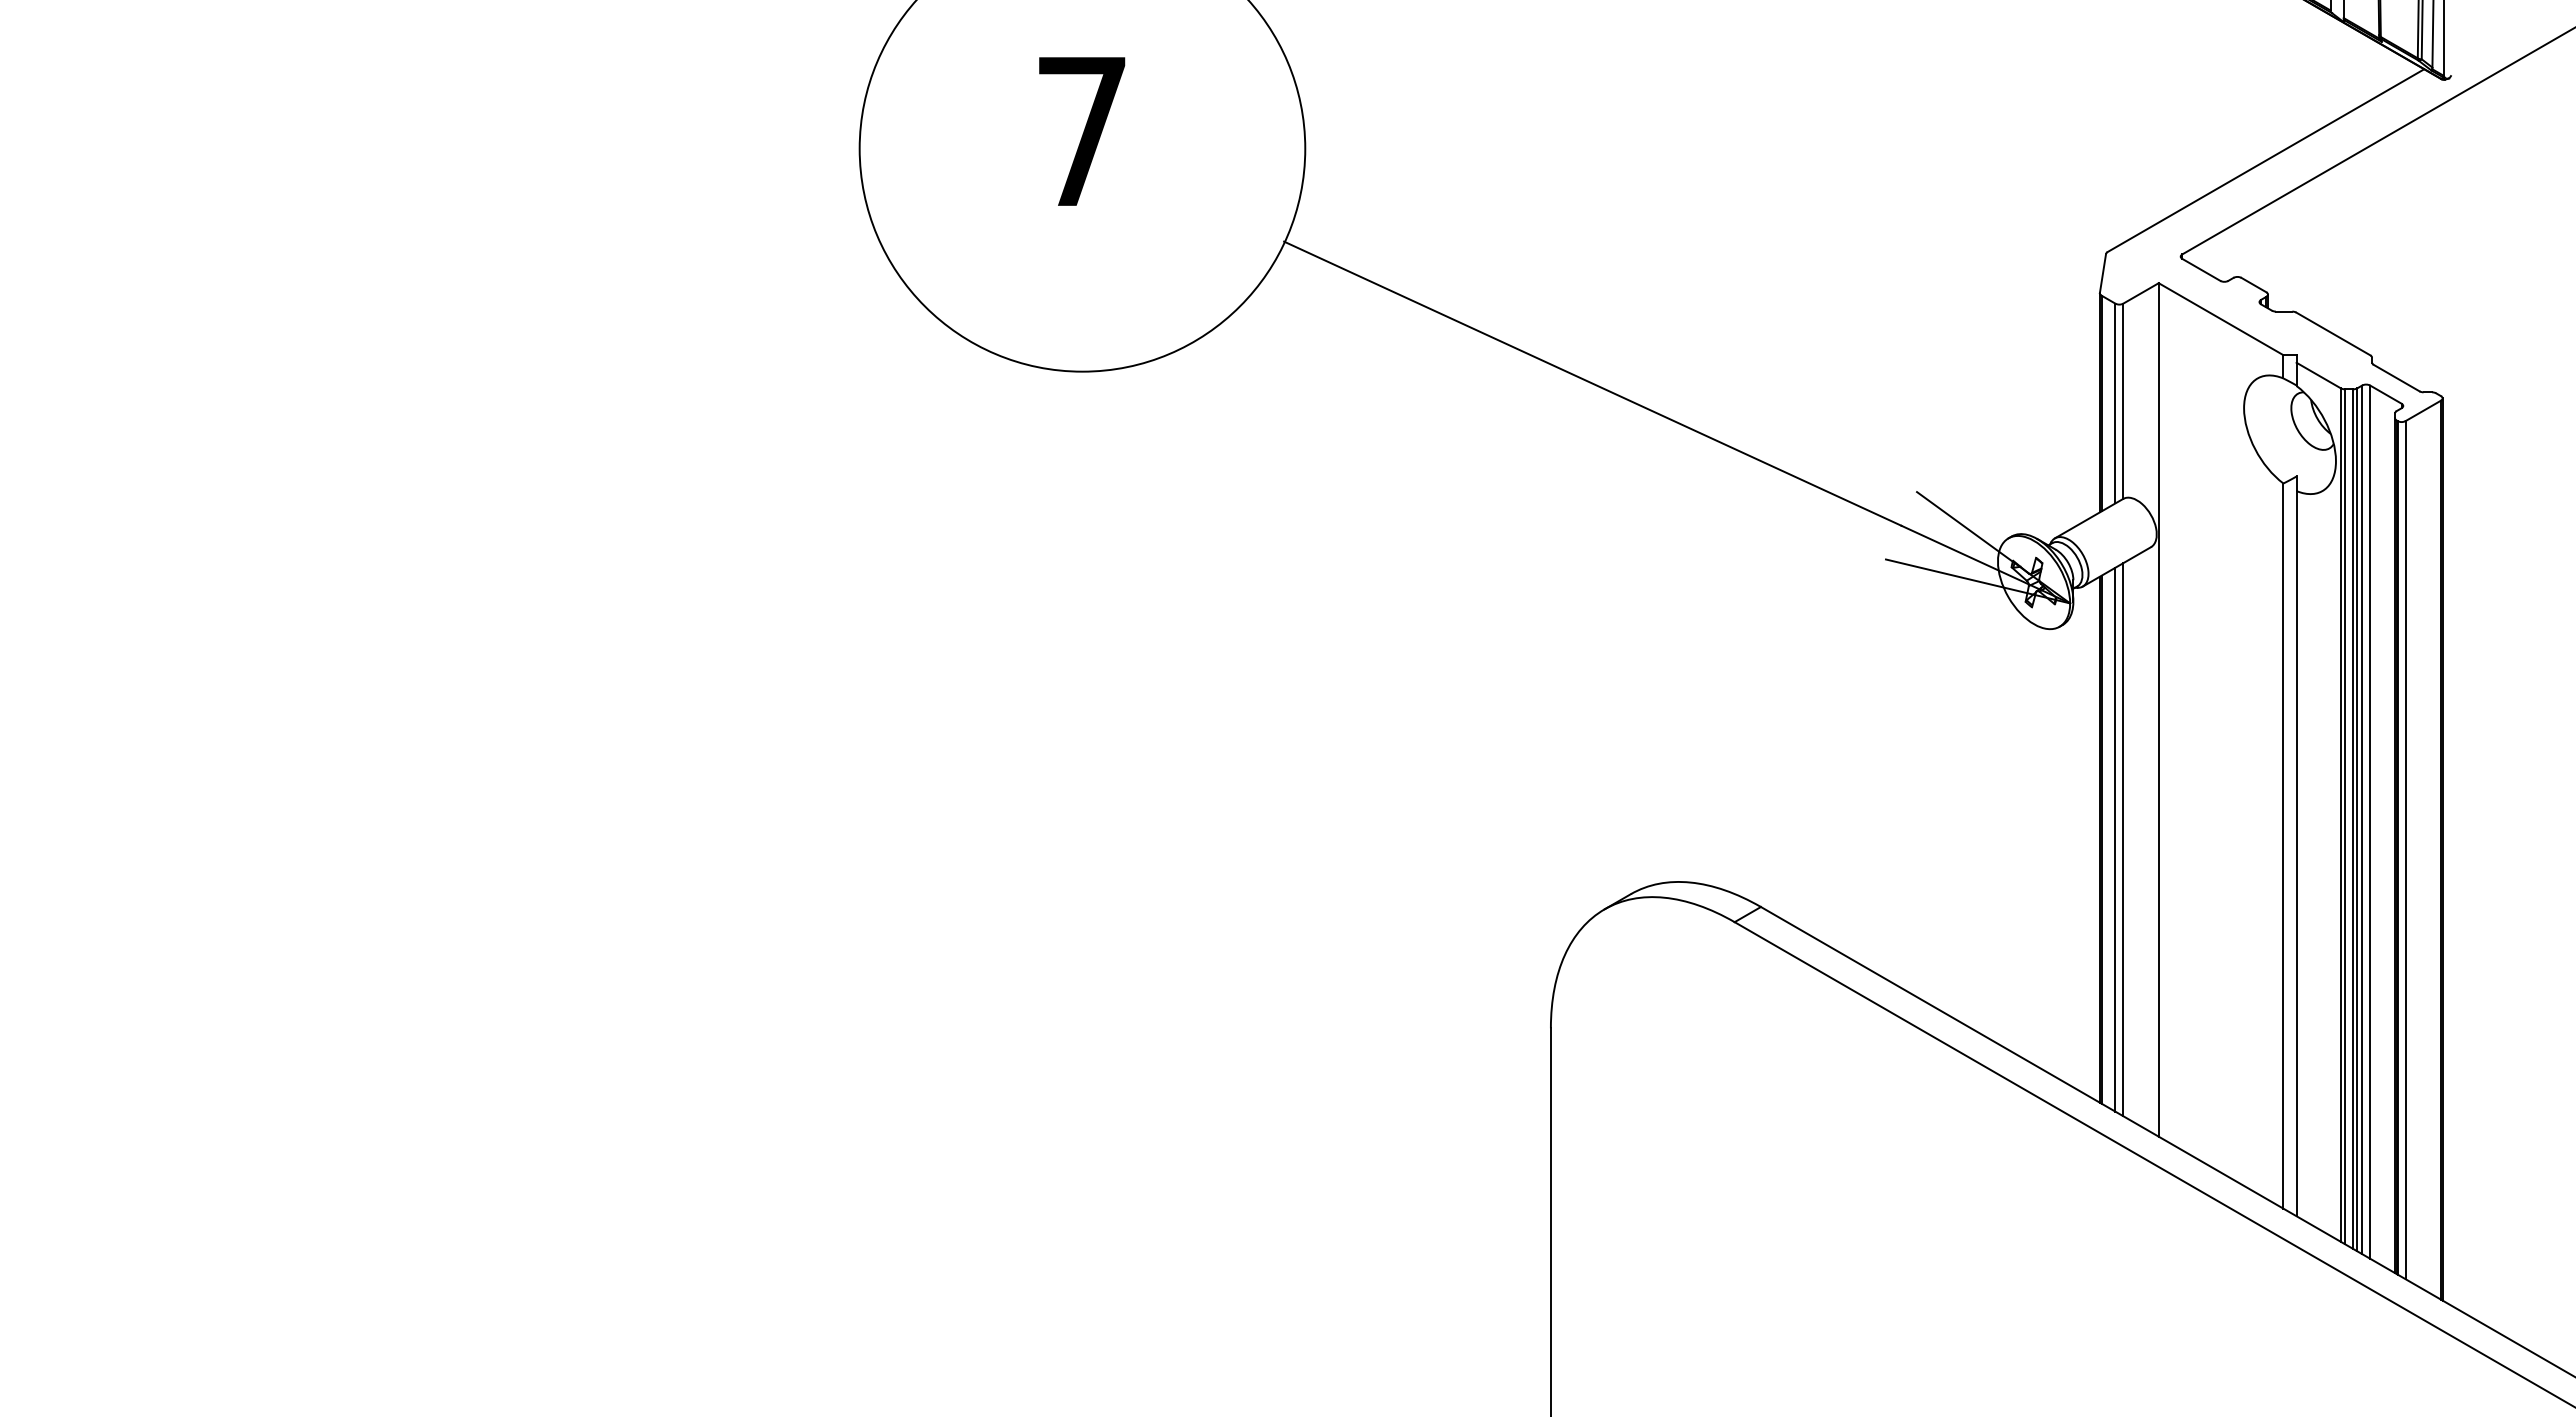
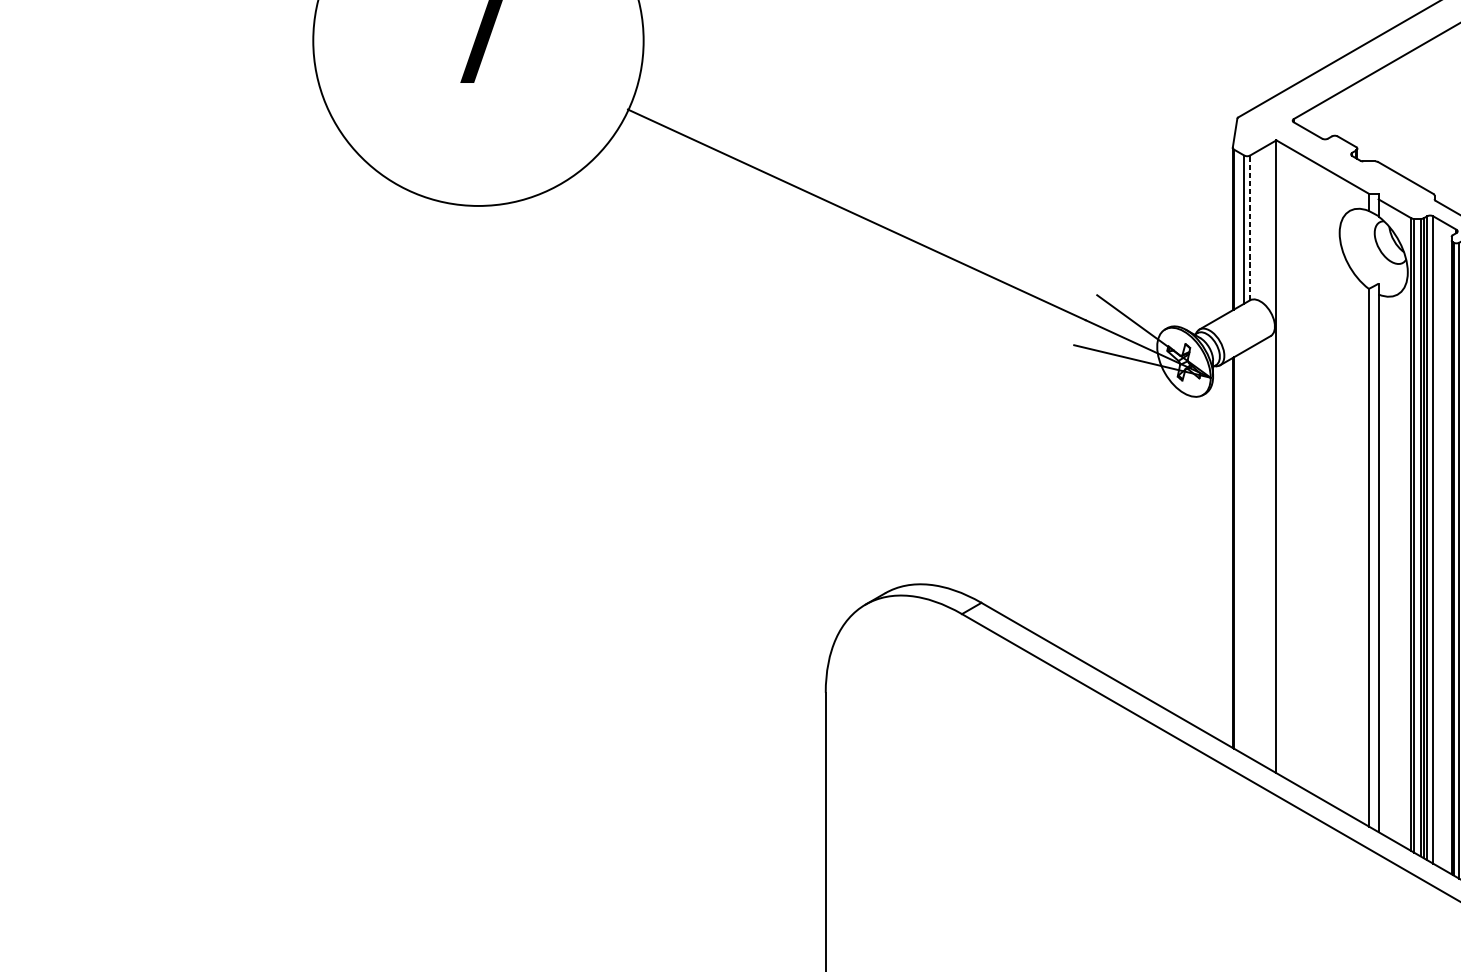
line: (2123, 401) -> (1250, 228), solid -> dashed
line: (2115, 839) -> (1244, 552), removed
line: (2123, 839) -> (1250, 552), removed

